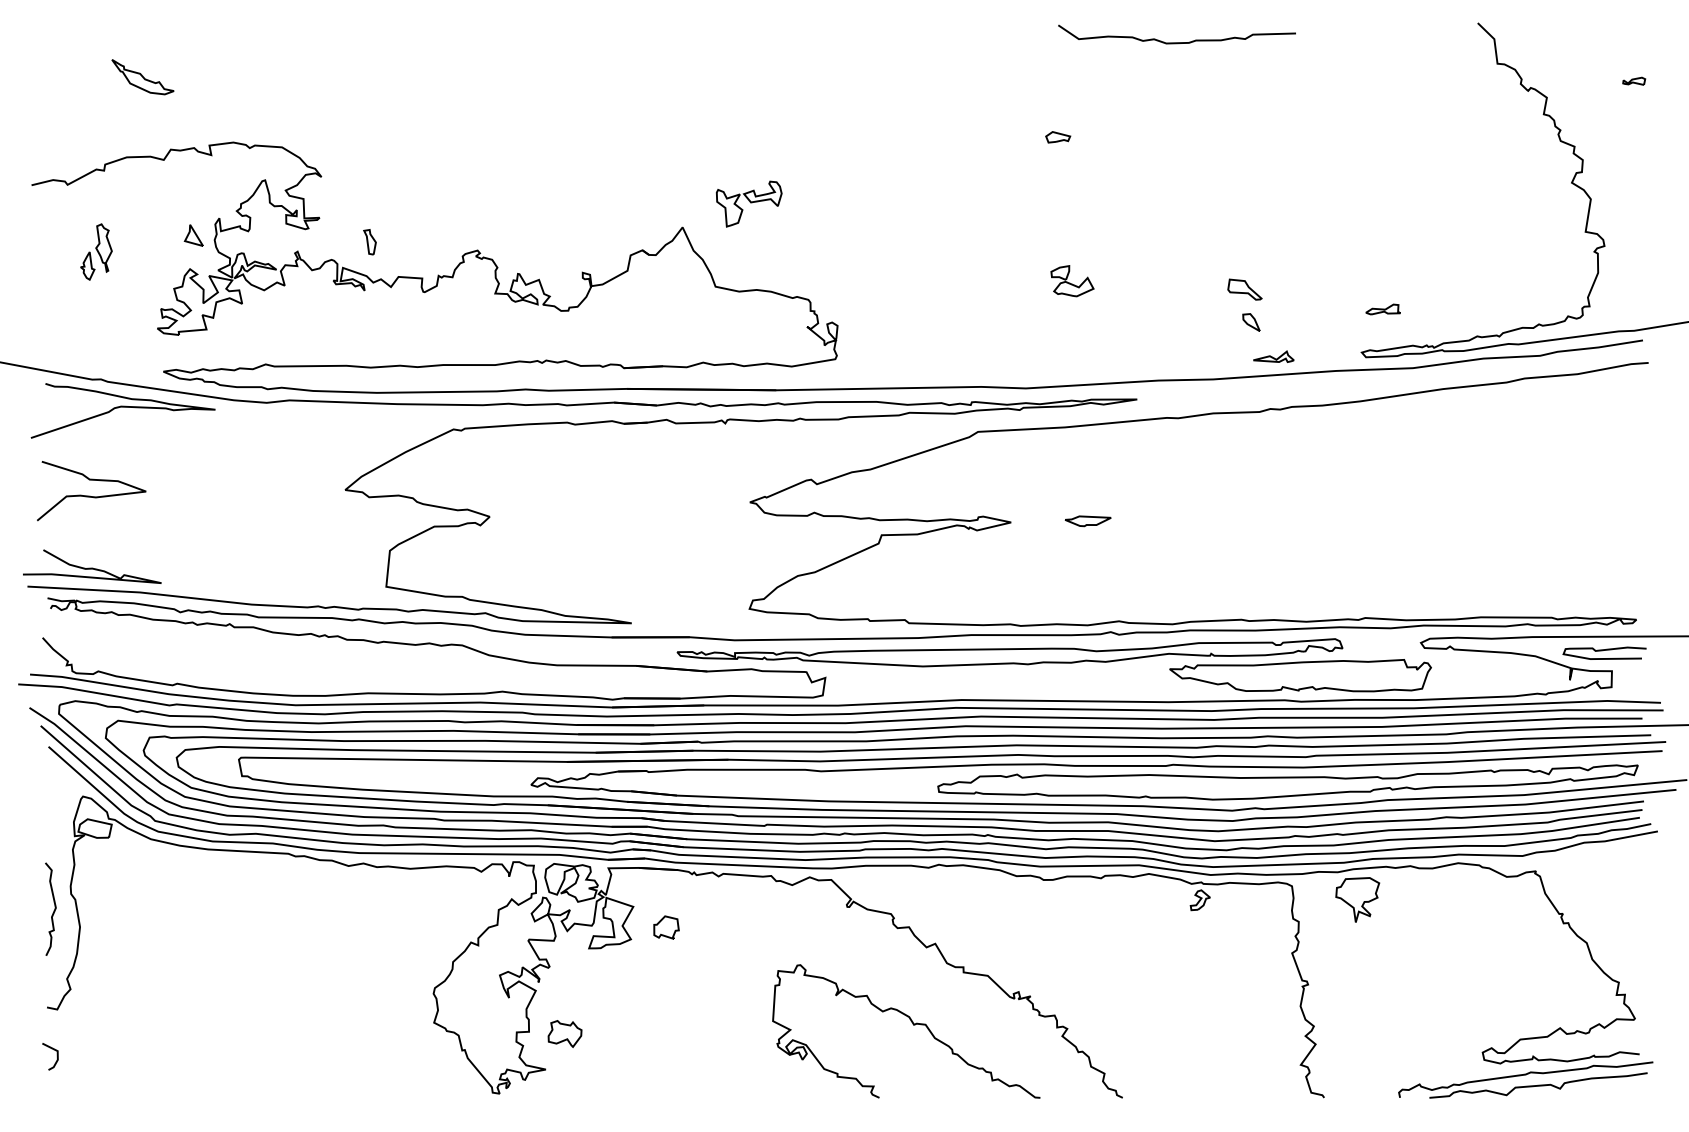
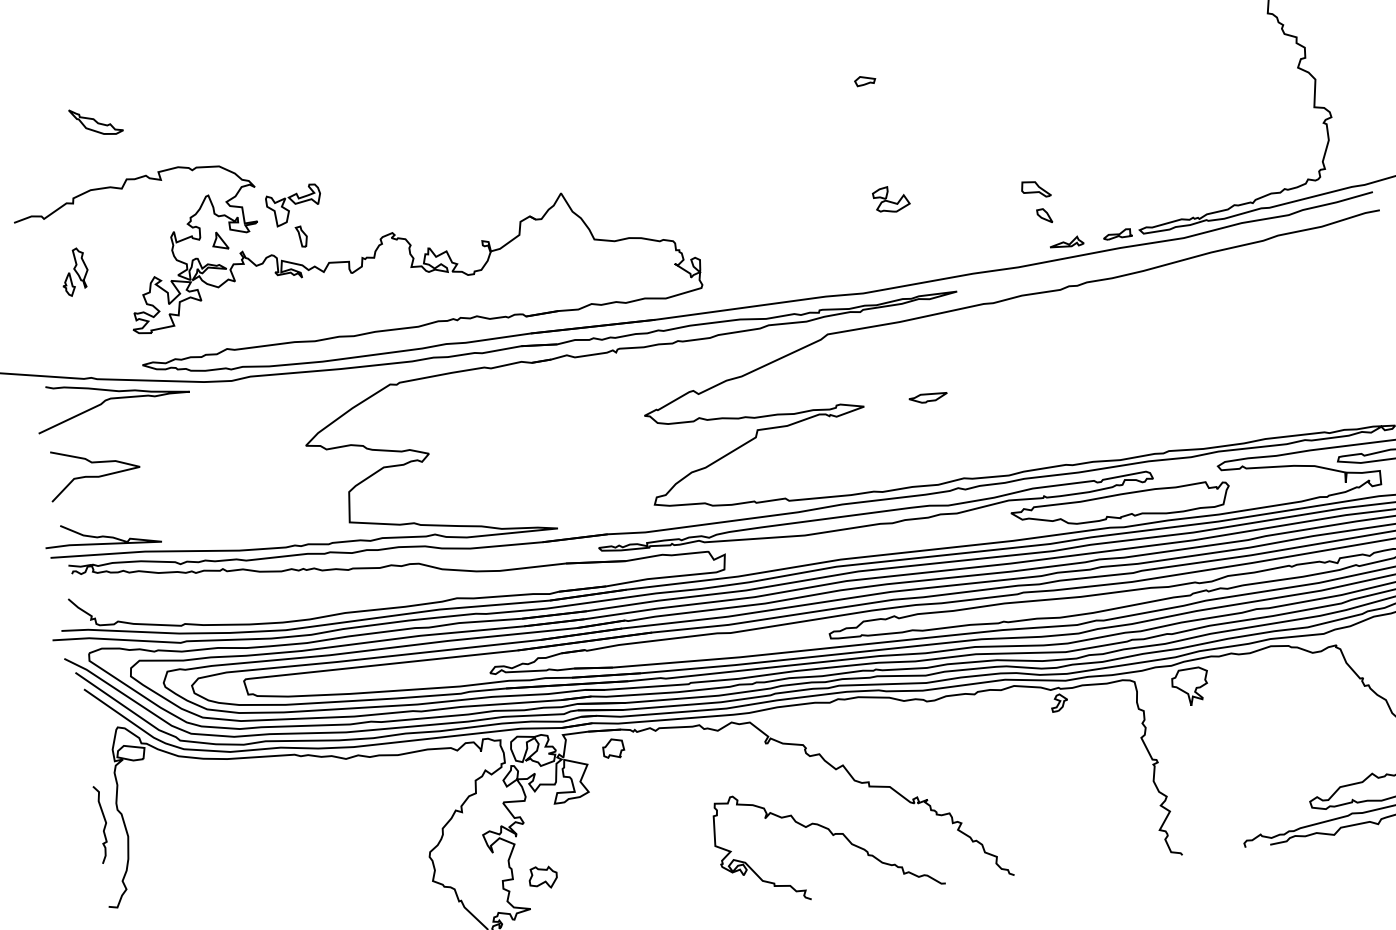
part: (749, 203) -> (294, 204), moved
part: (193, 235) -> (219, 240), moved
part: (1382, 309) -> (1117, 234), moved
part: (666, 927) -> (613, 748), moved

